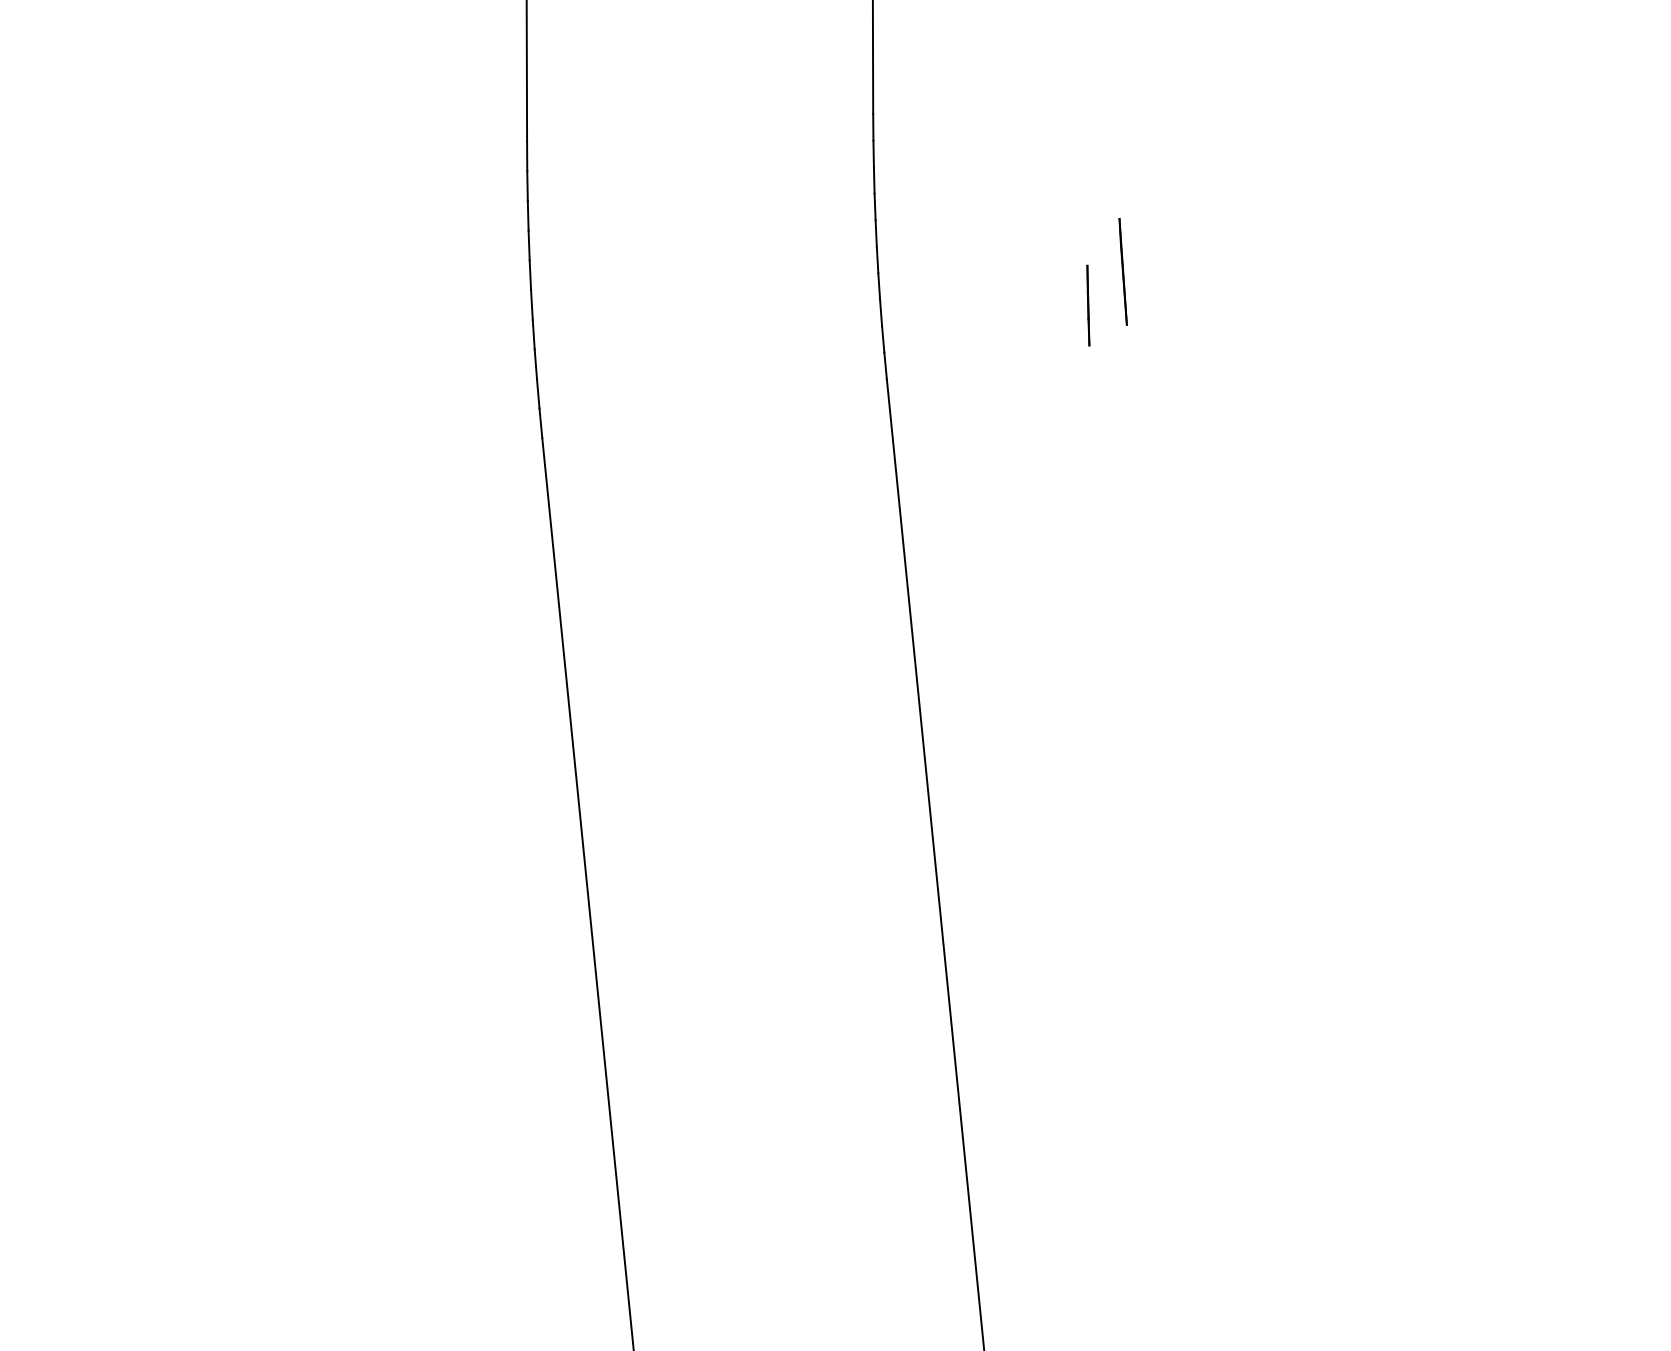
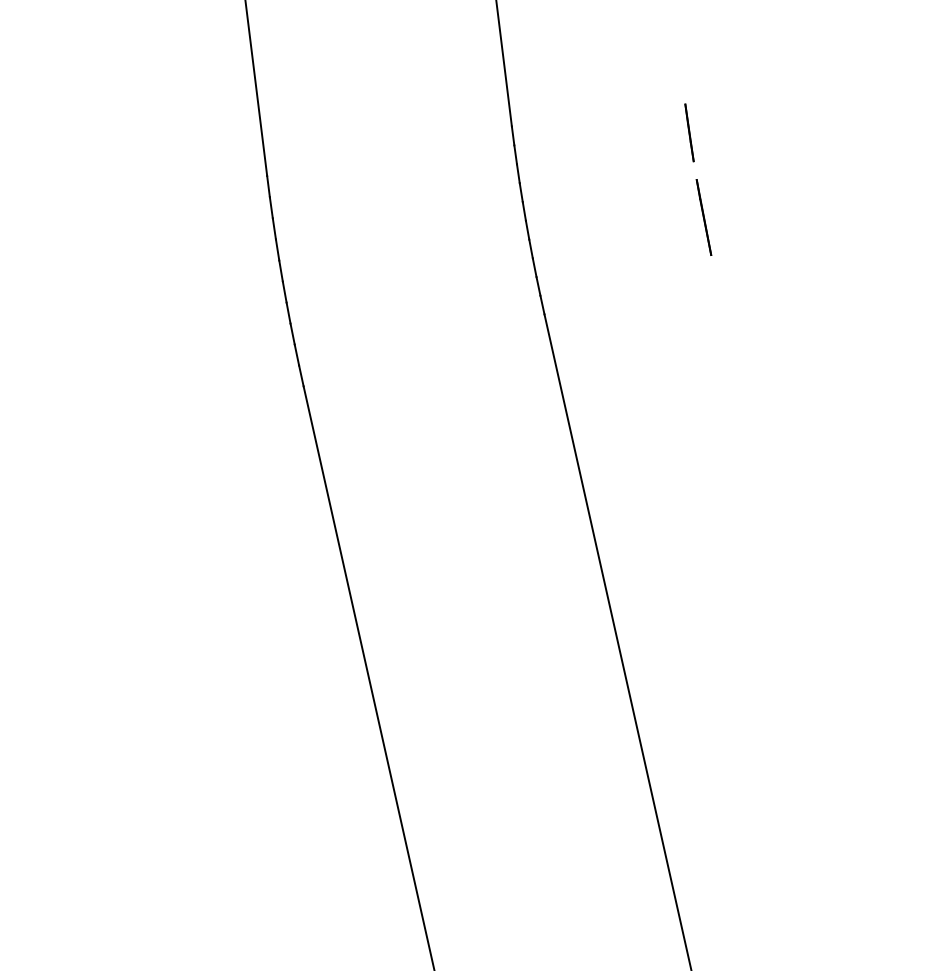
line: (1088, 305) -> (689, 132), moved

